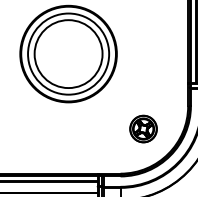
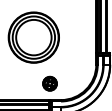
part: (142, 128) -> (49, 83), moved

